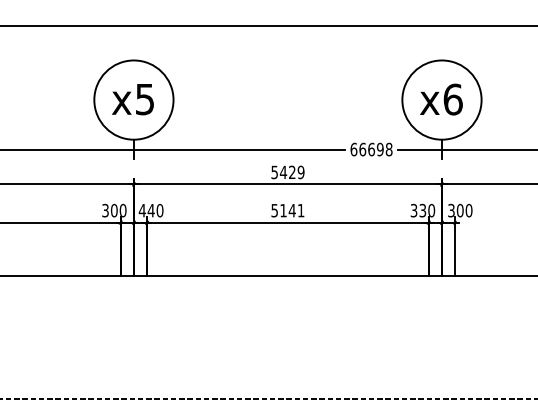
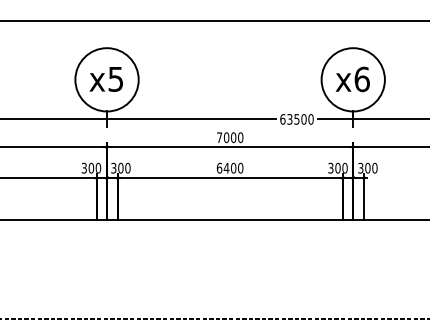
text: (375, 149) -> (300, 119), 66698 -> 63500
text: (288, 172) -> (230, 137), 5429 -> 7000
text: (145, 209) -> (116, 167), 440 -> 300
text: (287, 209) -> (229, 167), 5141 -> 6400
text: (422, 211) -> (337, 168), 330 -> 300

